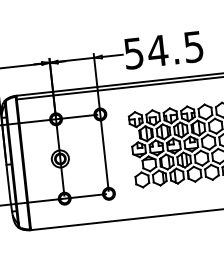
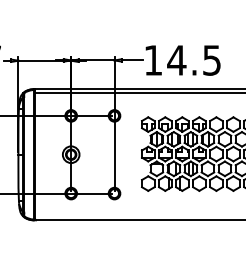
text: (132, 53) -> (152, 60), 54.5 -> 14.5

